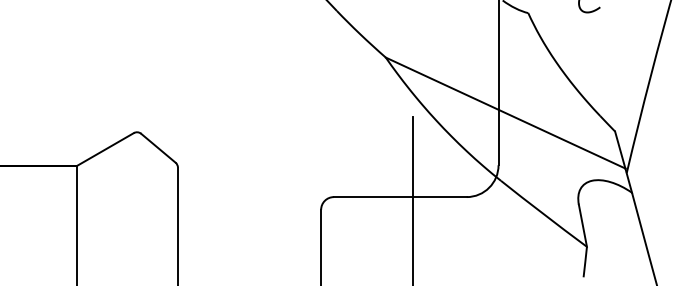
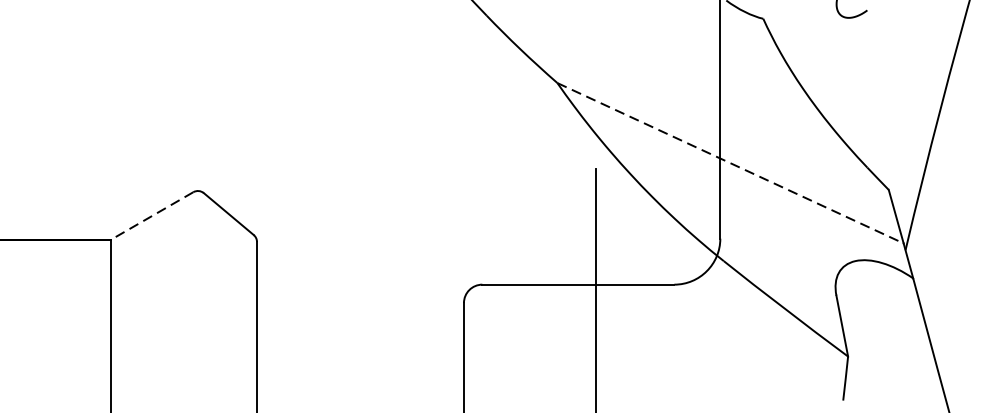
line: (506, 113) -> (731, 163), solid -> dashed
line: (105, 149) -> (152, 215), solid -> dashed

